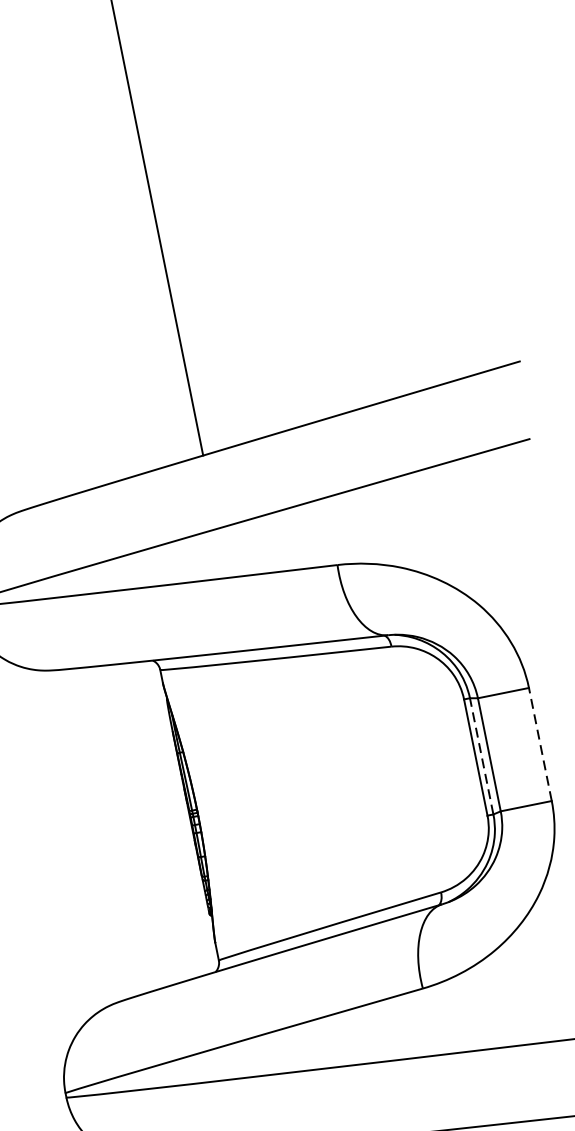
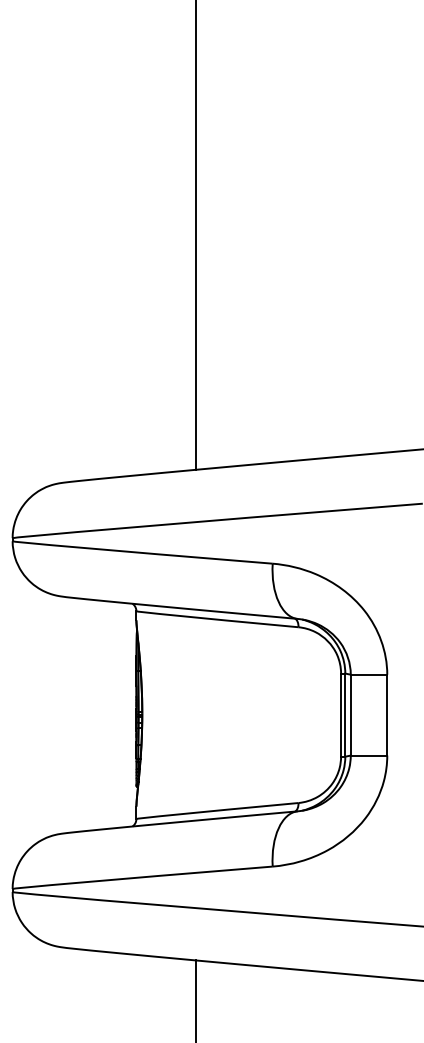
line: (540, 743) -> (387, 714), dashed -> solid
line: (482, 756) -> (345, 715), dashed -> solid

